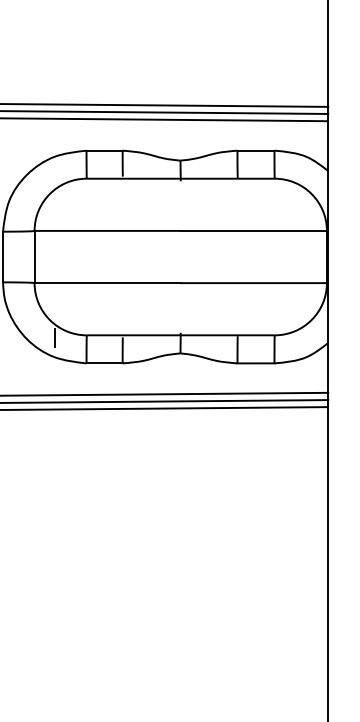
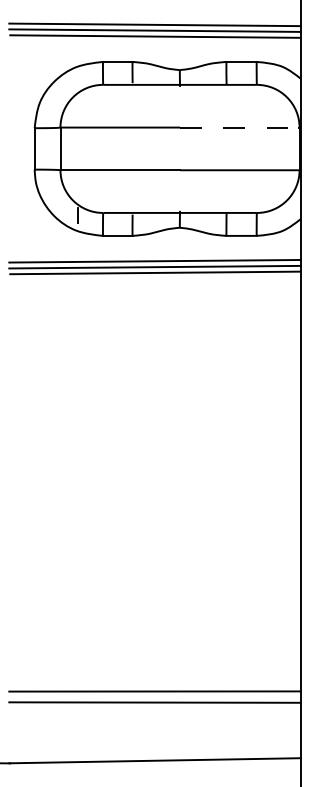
line: (253, 230) -> (239, 127), solid -> dashed

